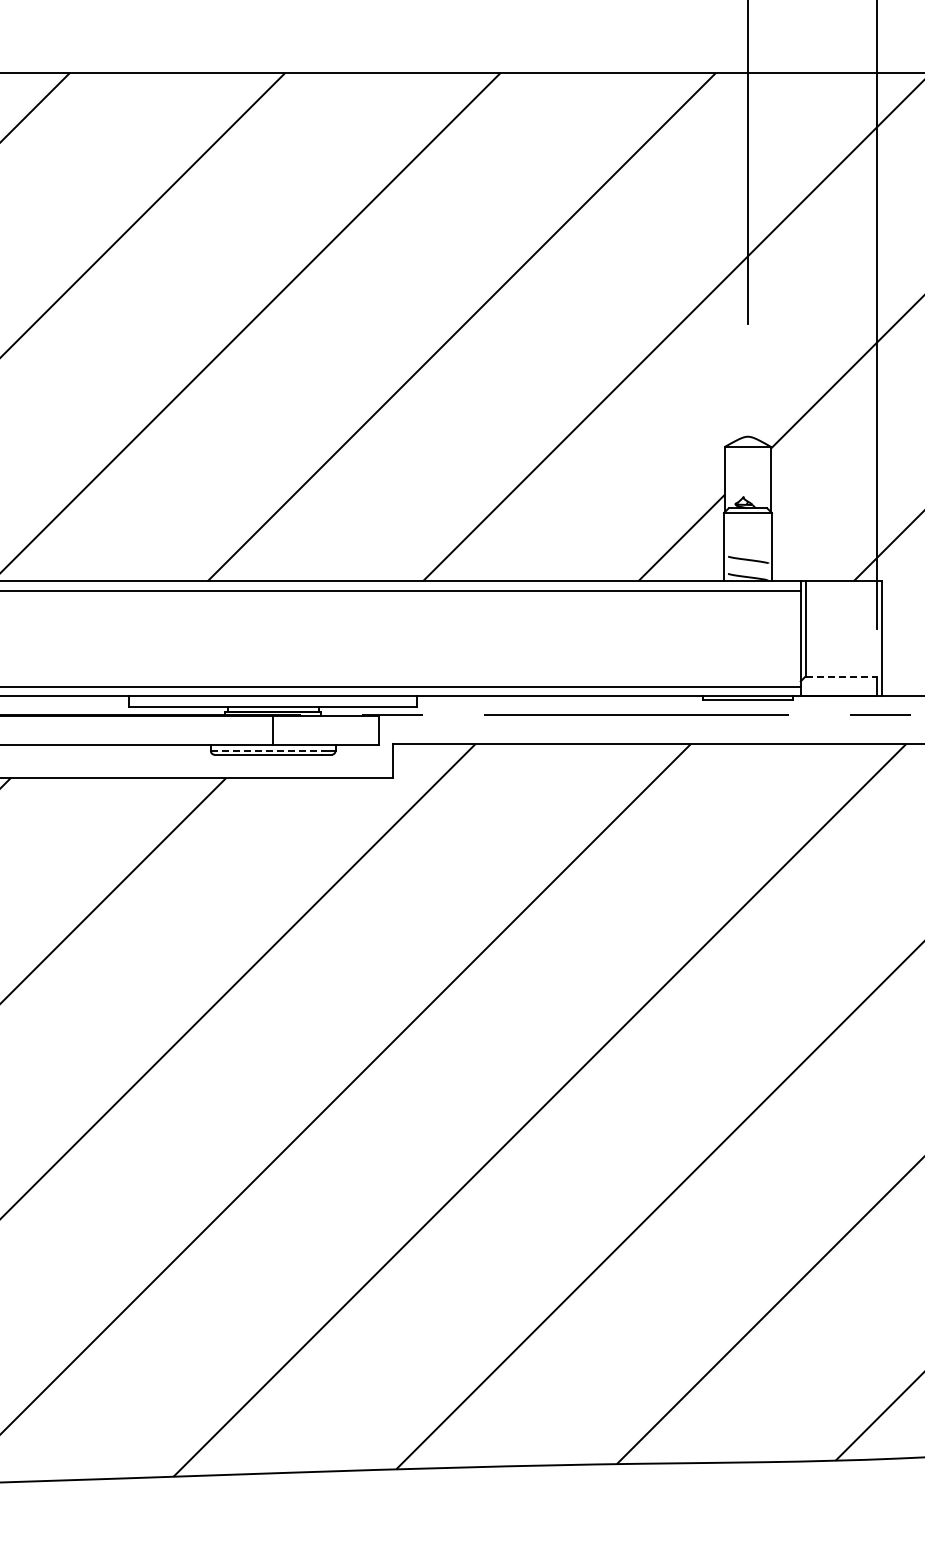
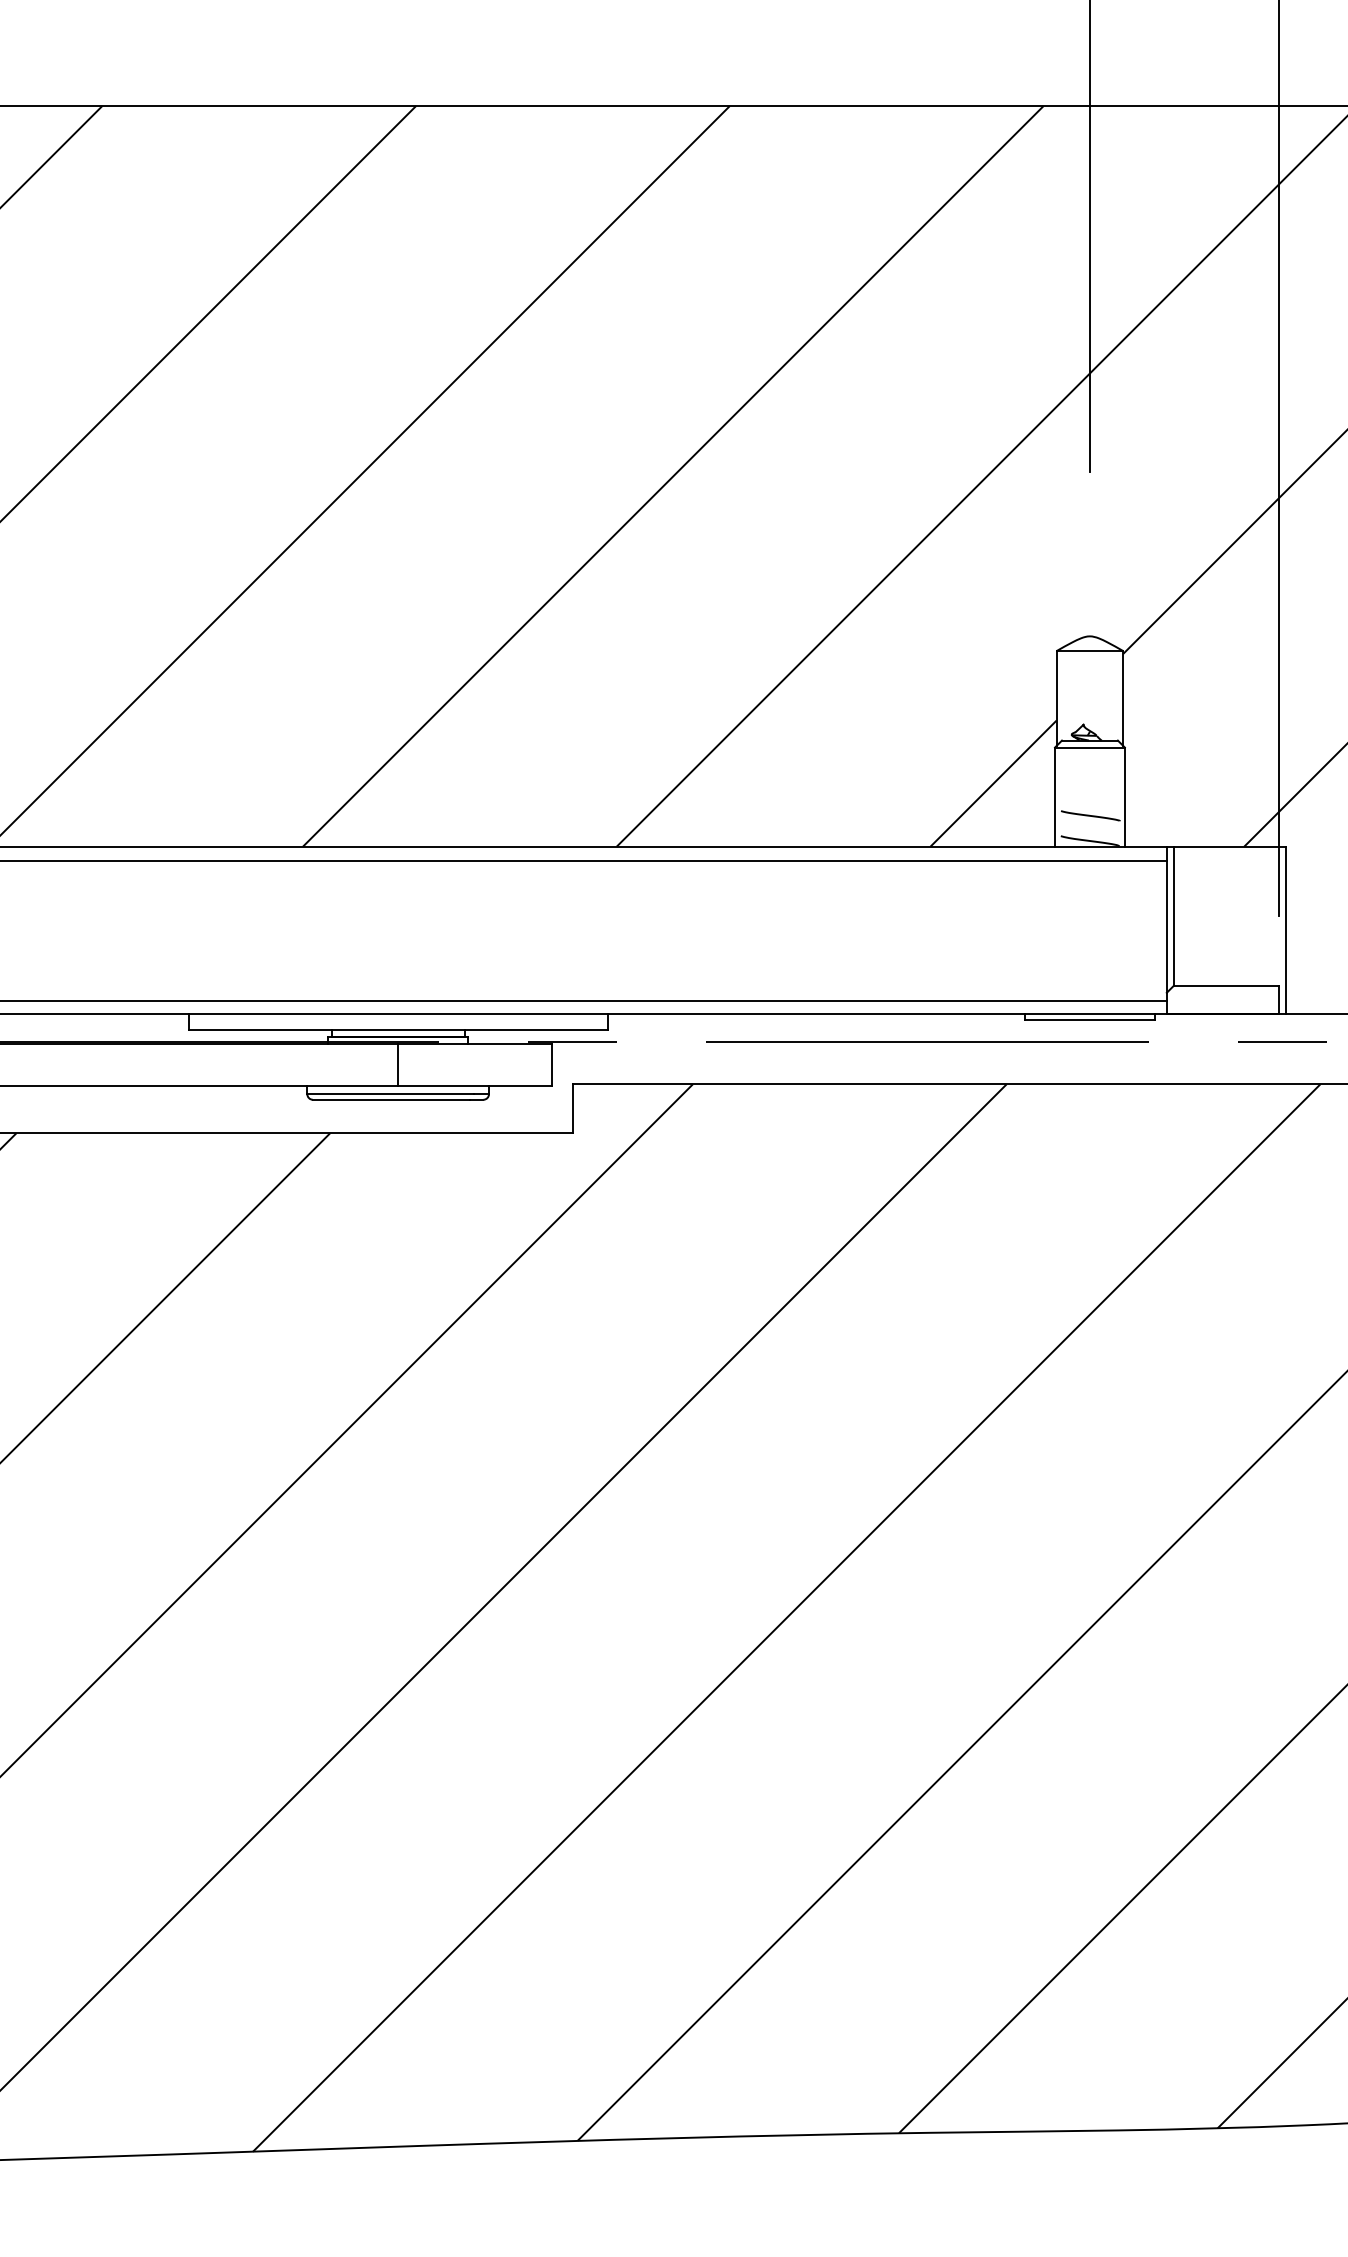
line: (841, 676) -> (1226, 985), dashed -> solid
line: (268, 750) -> (391, 1093), dashed -> solid

